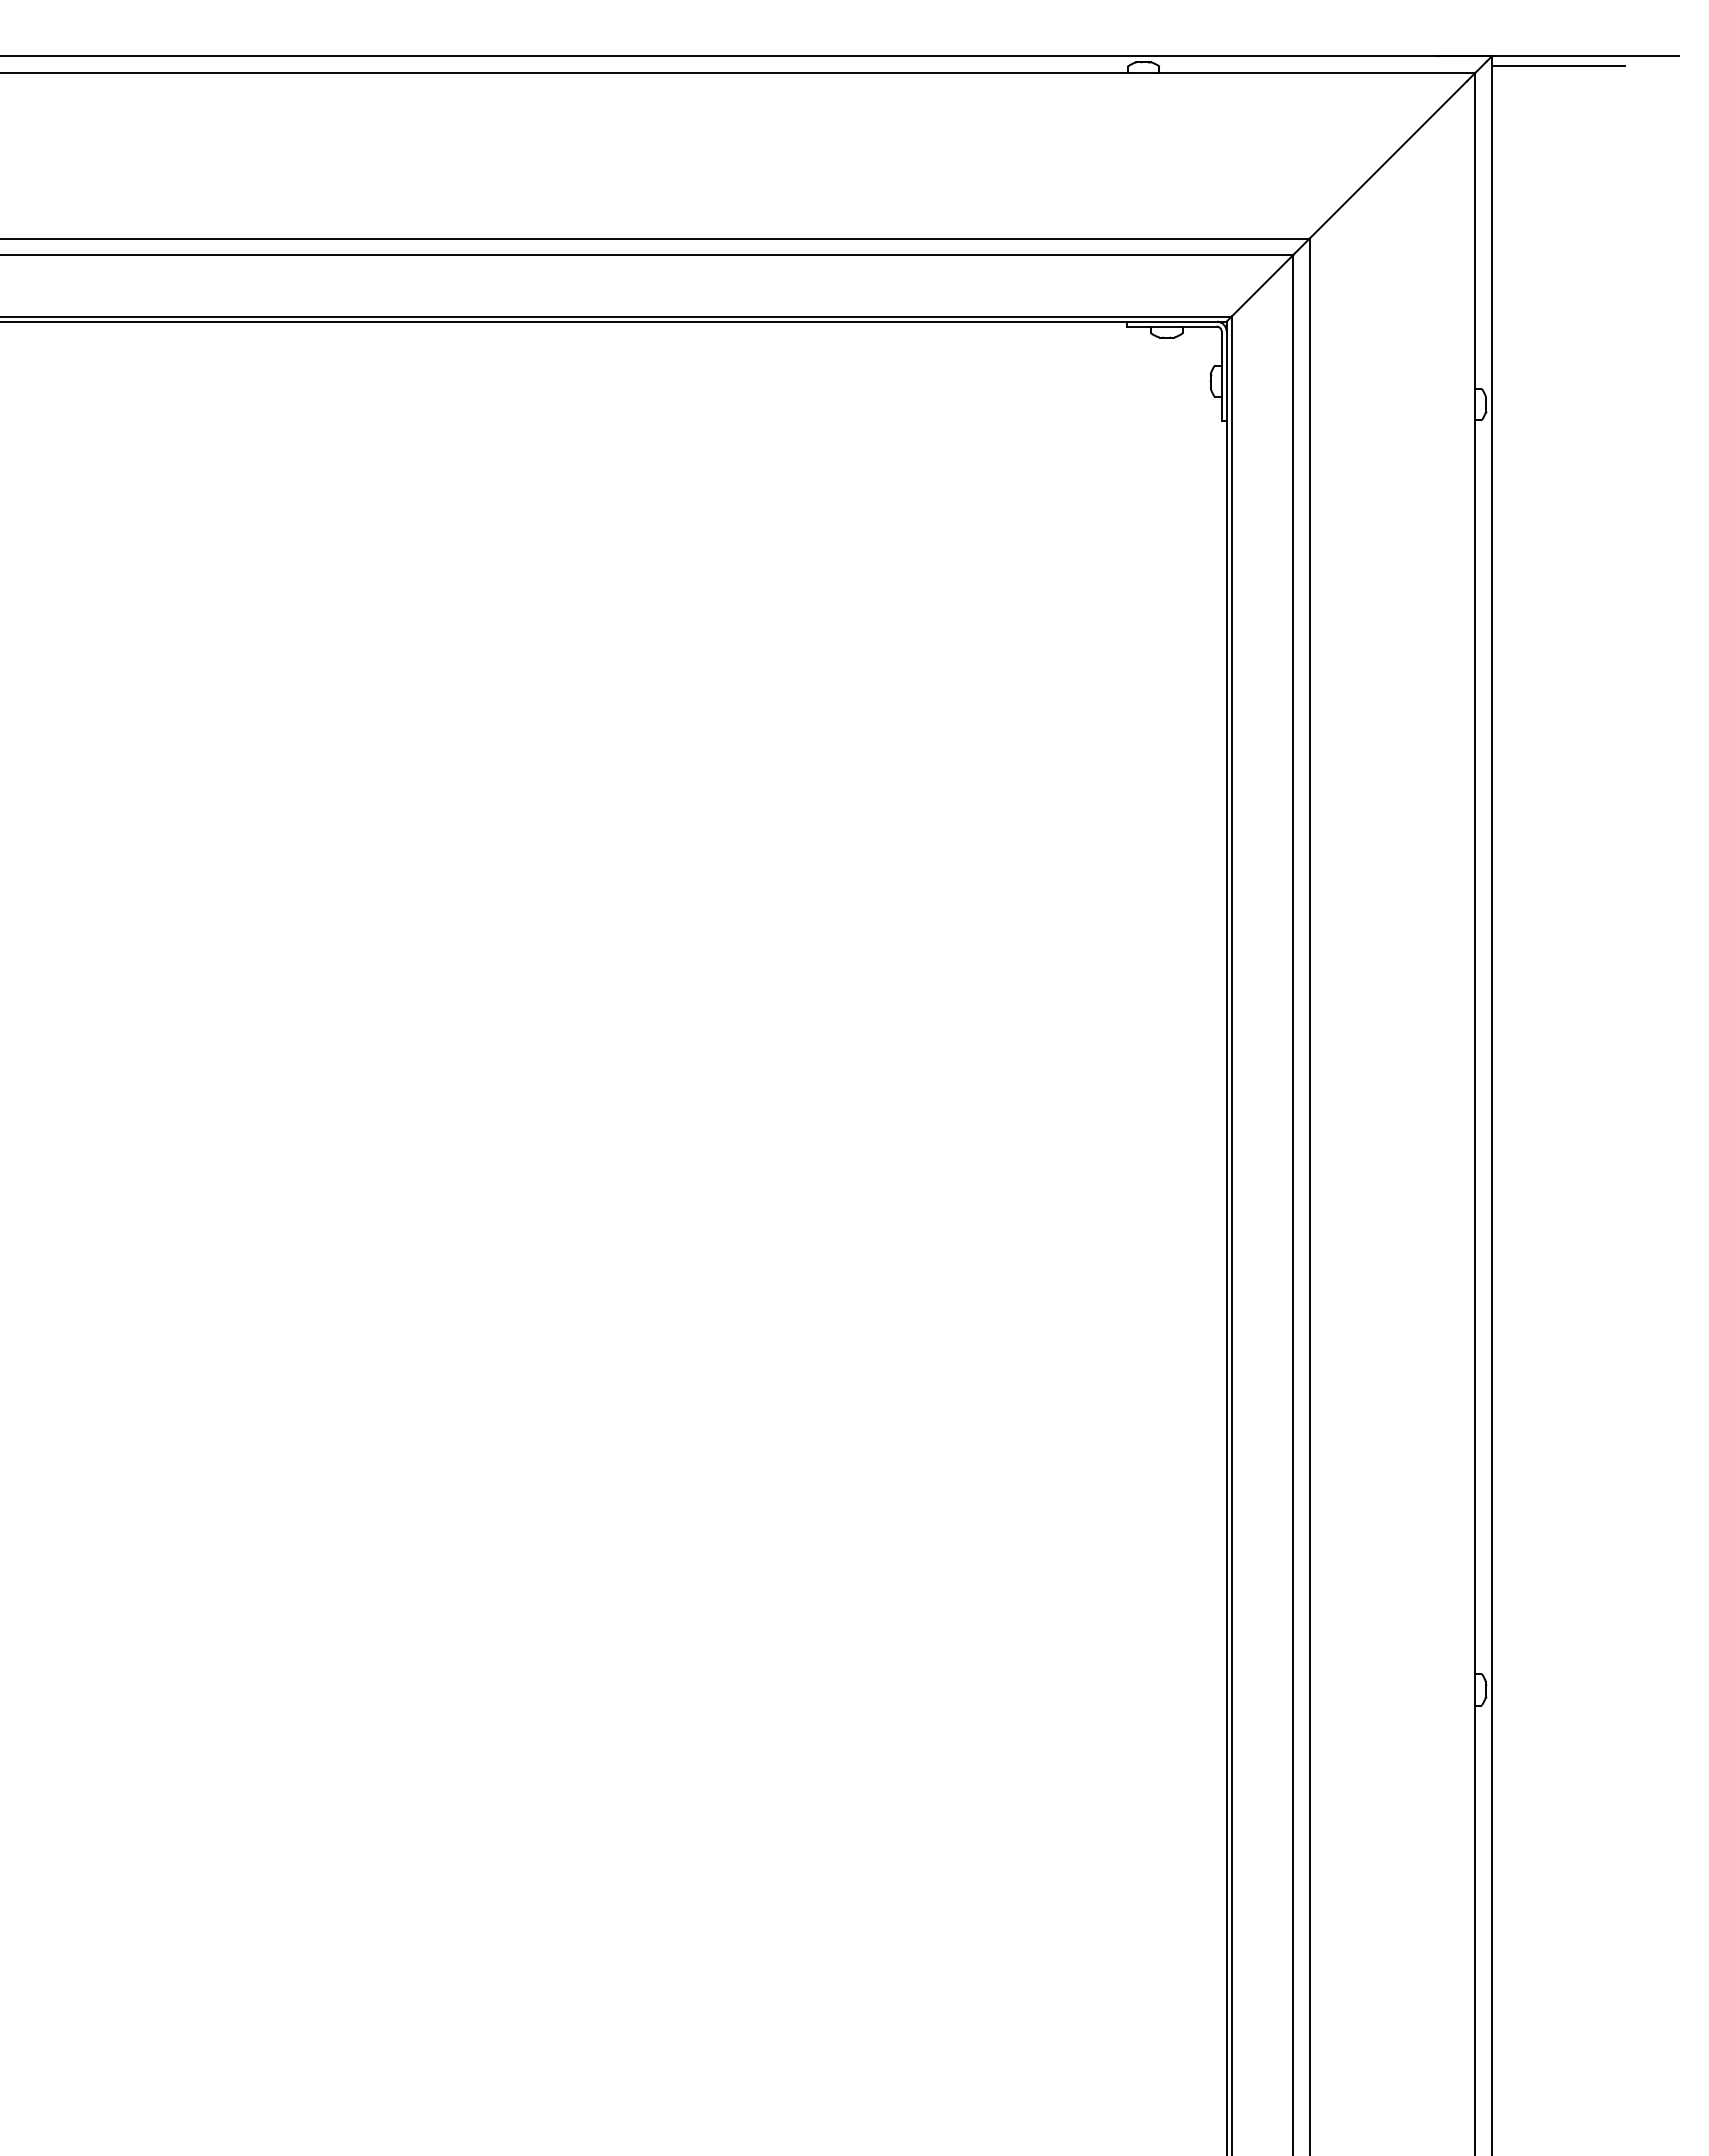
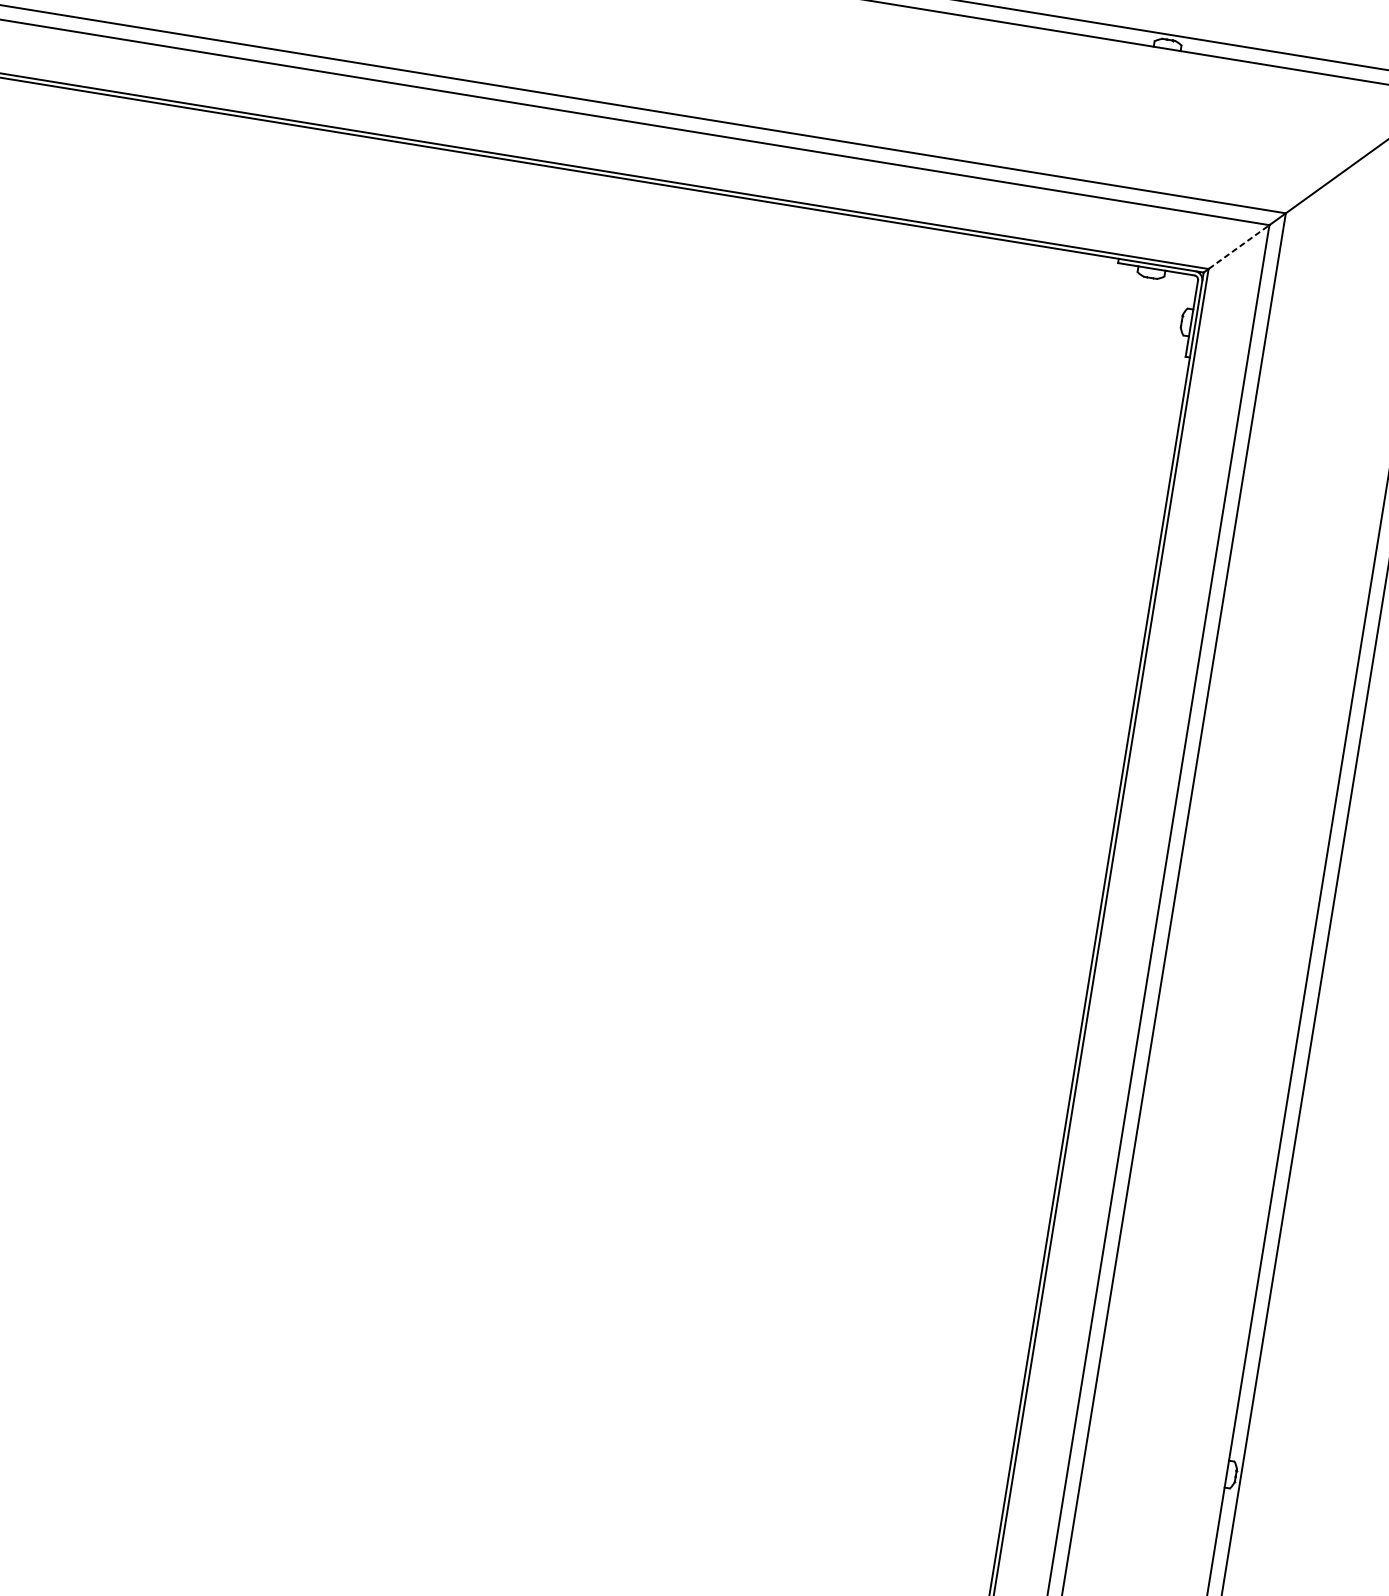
line: (1262, 285) -> (1239, 246), solid -> dashed

